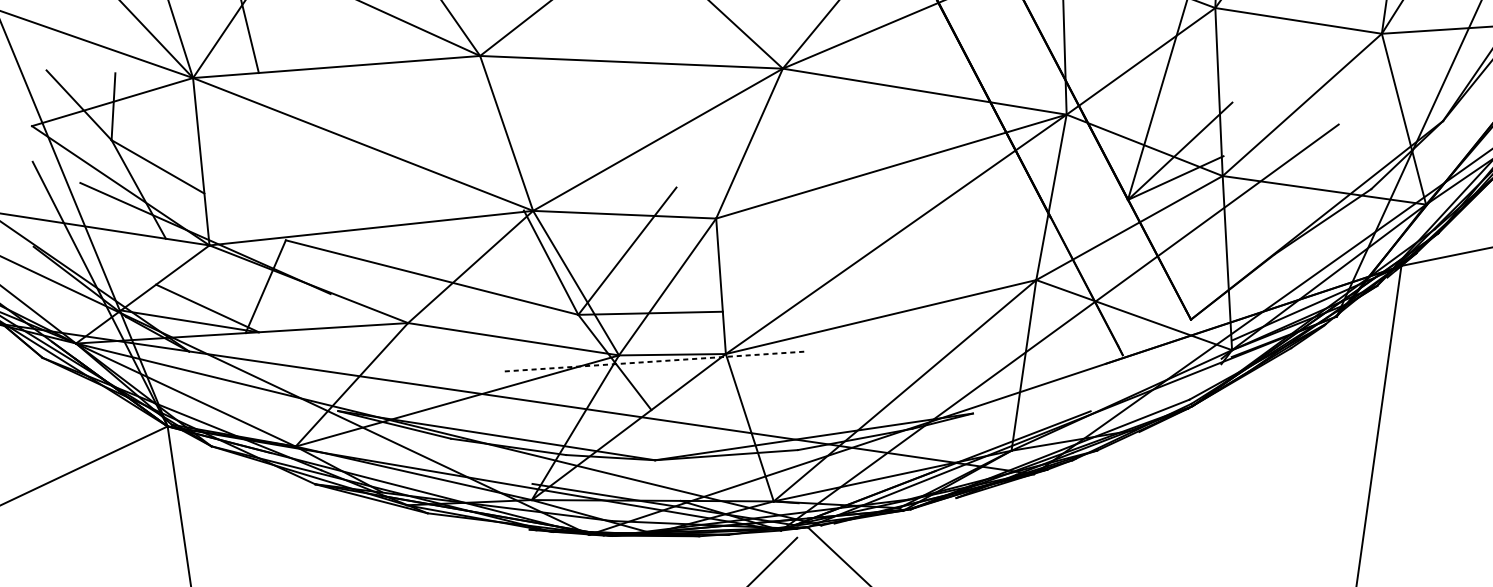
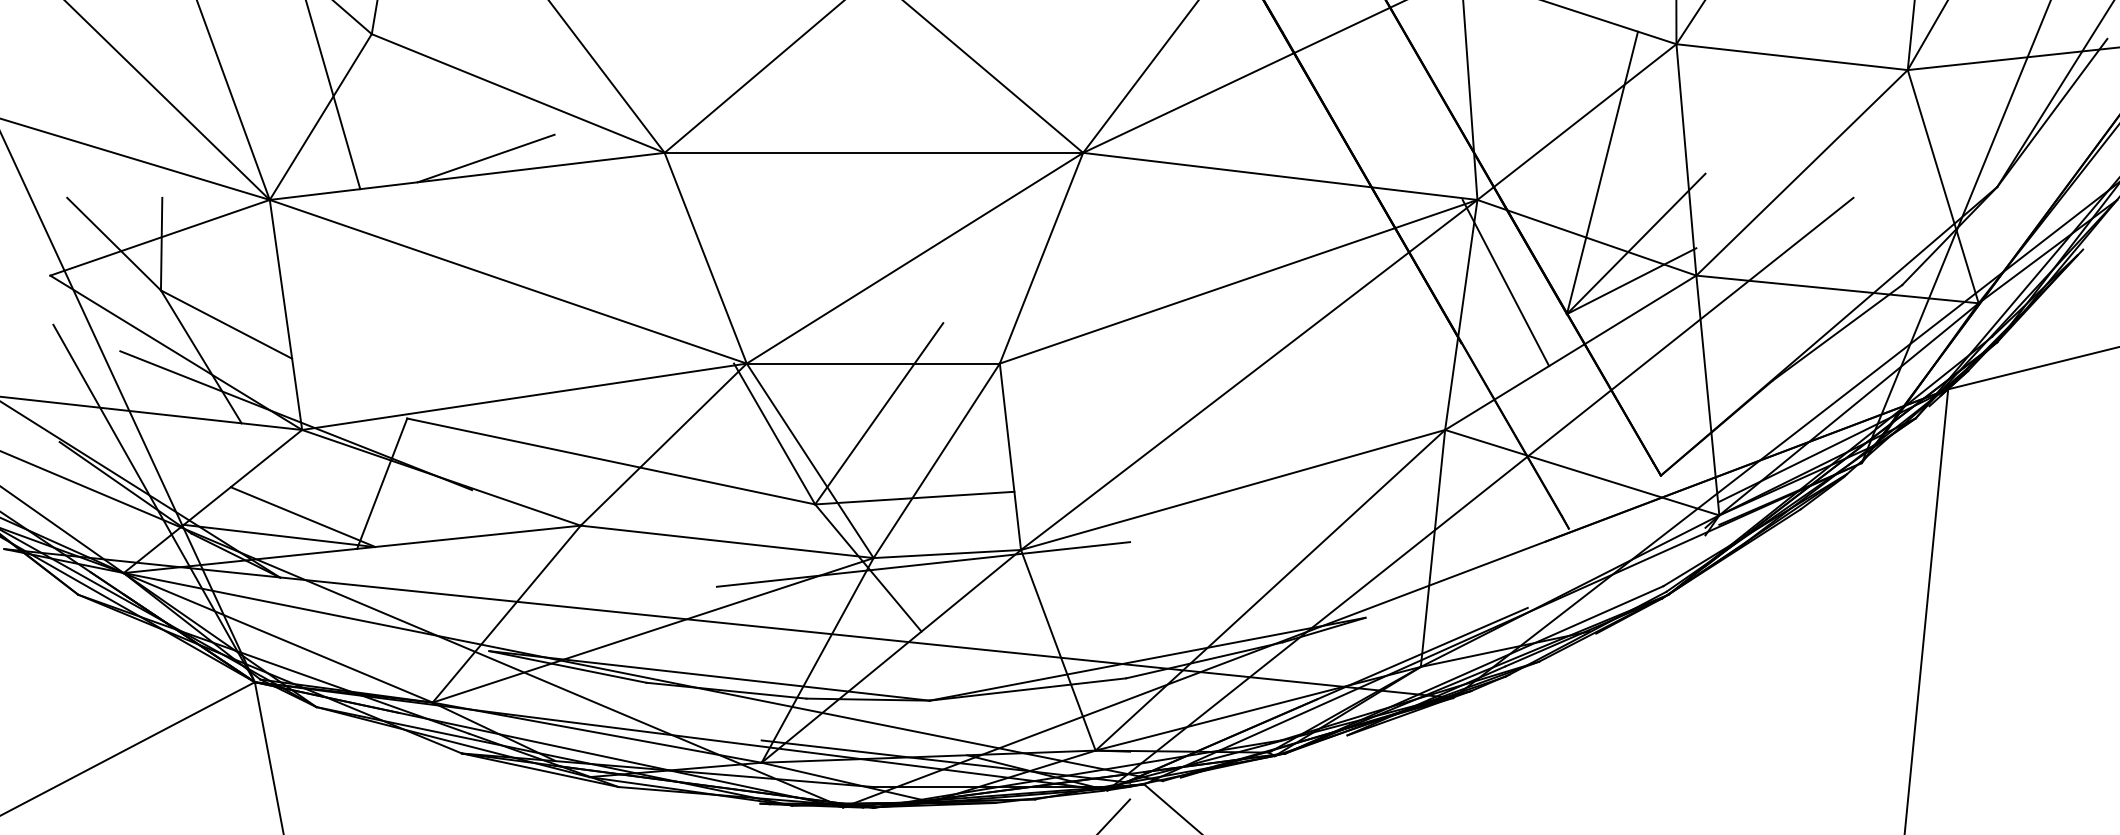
line: (350, 54) -> (485, 158), added
line: (1084, 175) -> (1505, 282), added
line: (654, 361) -> (923, 564), dashed -> solid

